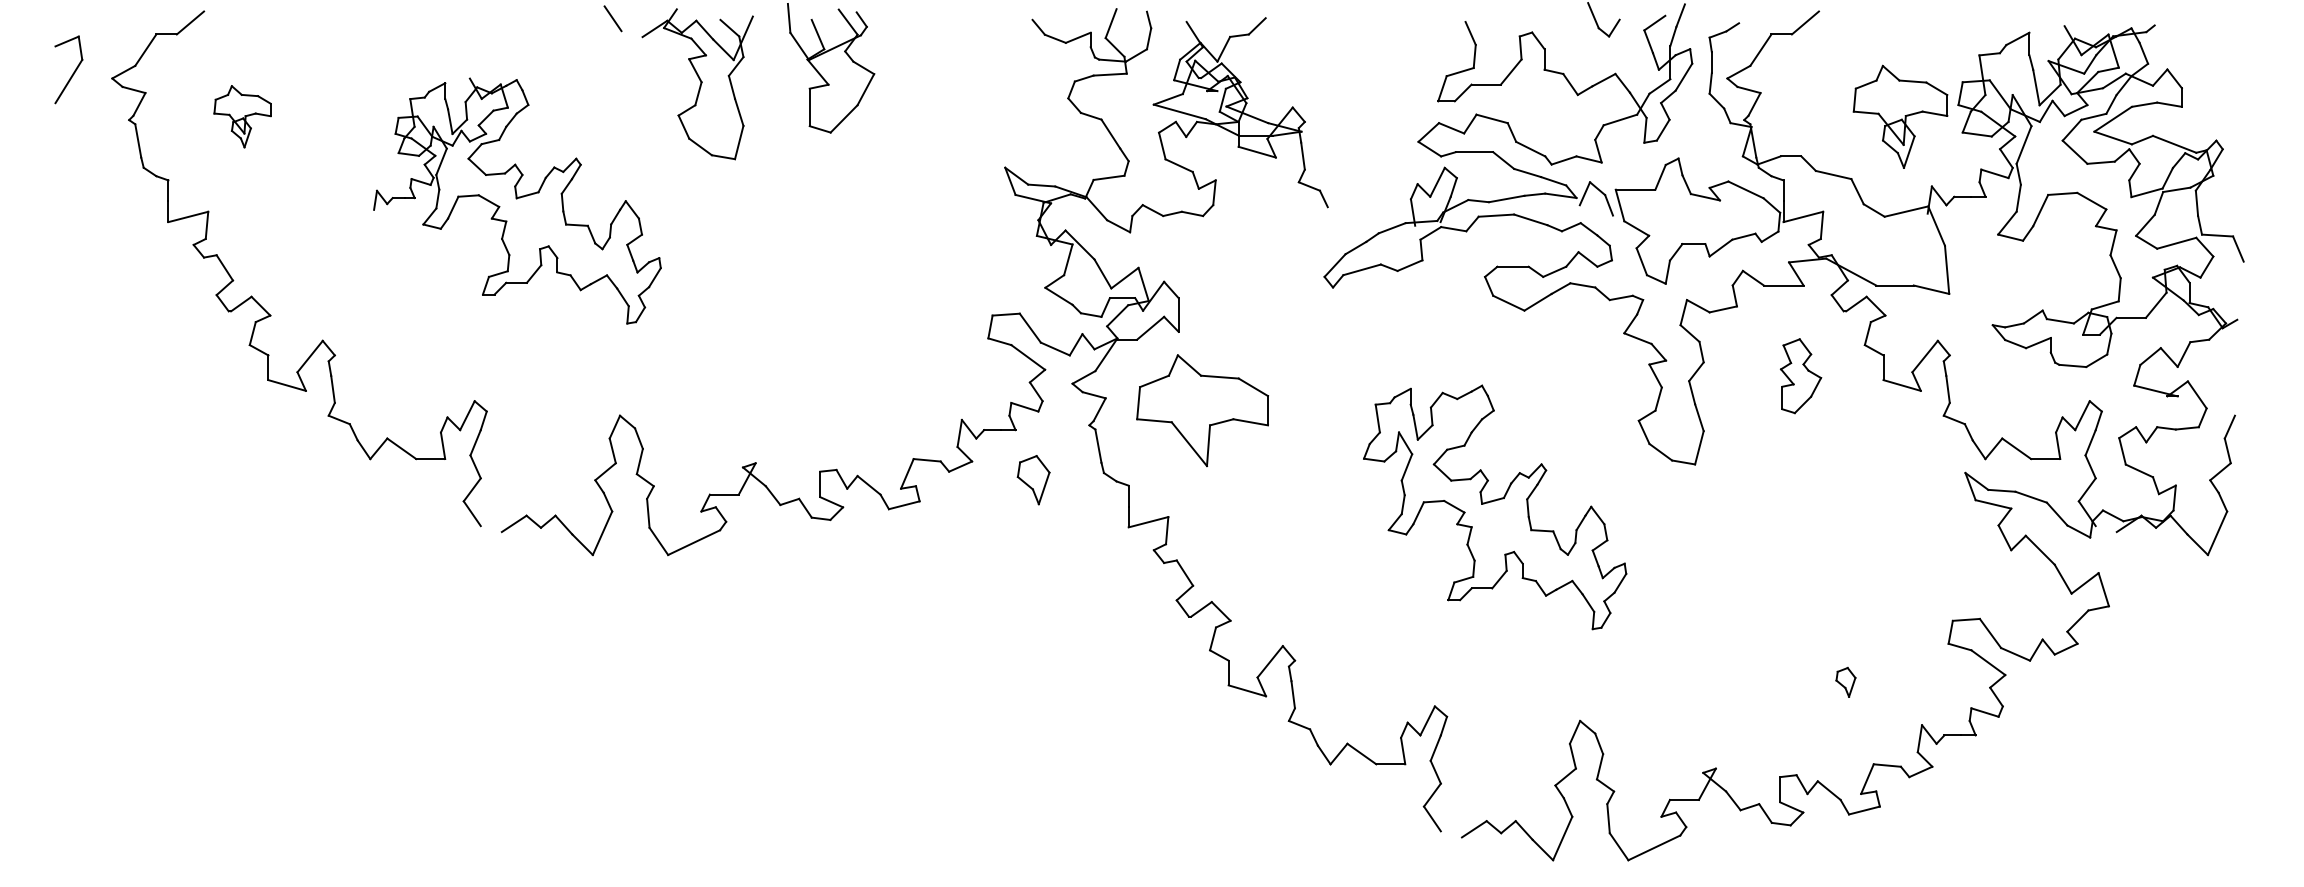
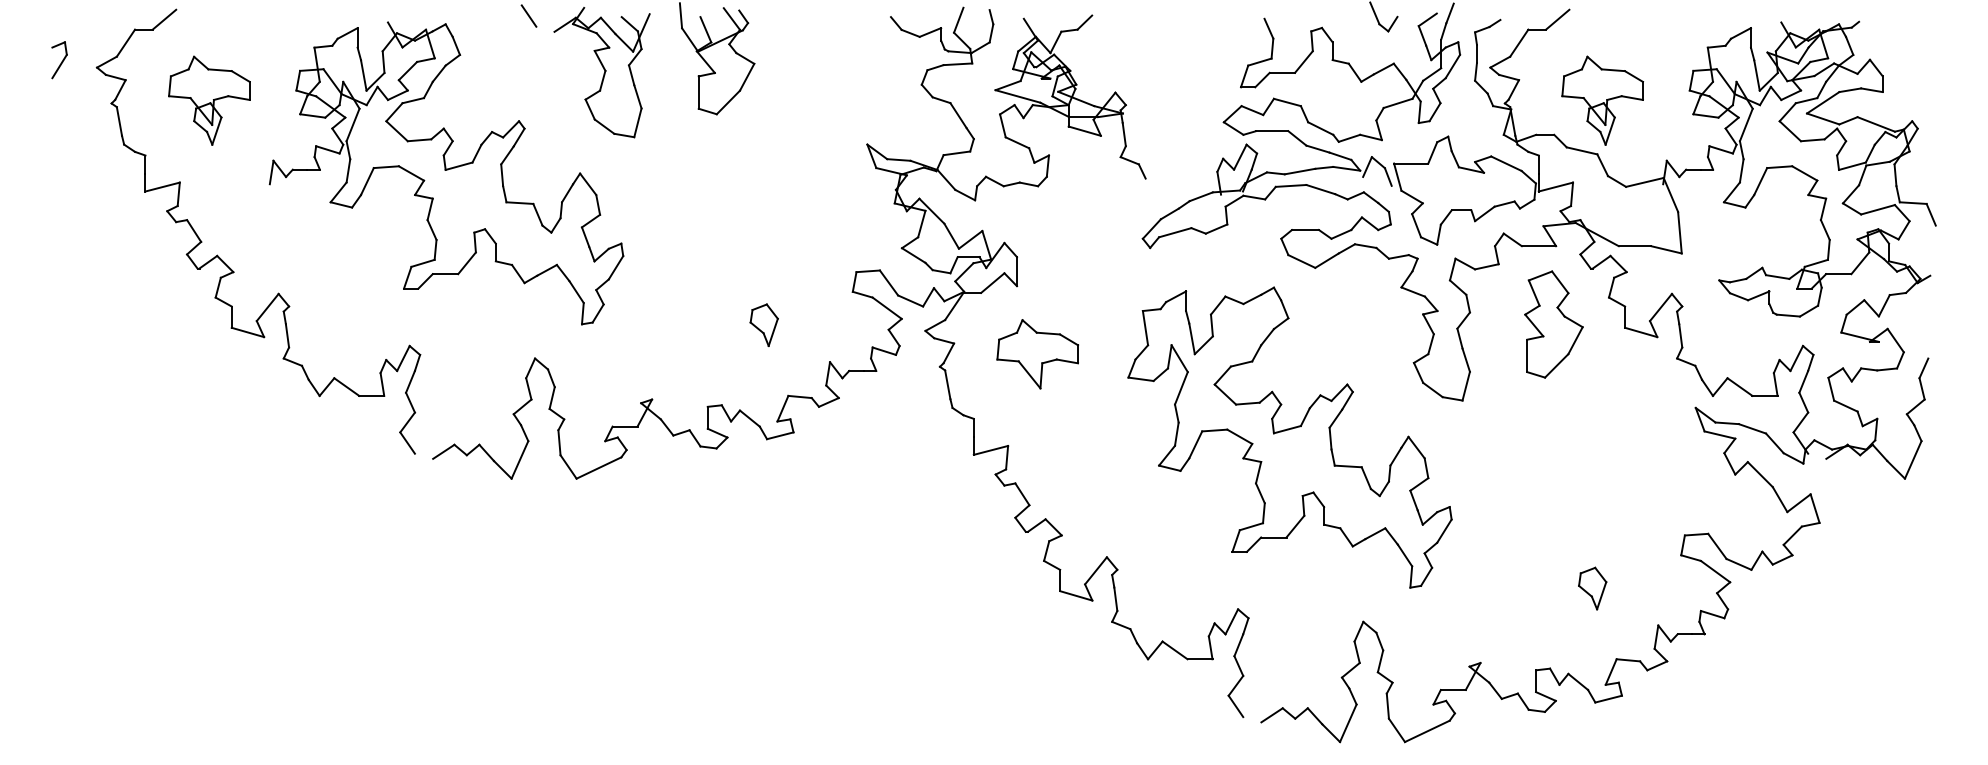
part: (68, 69) -> (59, 59), size x0.62
part: (242, 116) -> (209, 100), size x1.67
part: (1900, 116) -> (1602, 100), moved
part: (517, 200) -> (446, 172), size x1.43
part: (1800, 375) -> (1553, 323), size x1.67
part: (1202, 410) -> (1037, 354), size x0.71
part: (1033, 480) -> (764, 325), moved
part: (1494, 507) -> (1289, 437), size x1.43
part: (1845, 682) -> (1592, 588), size x1.67

